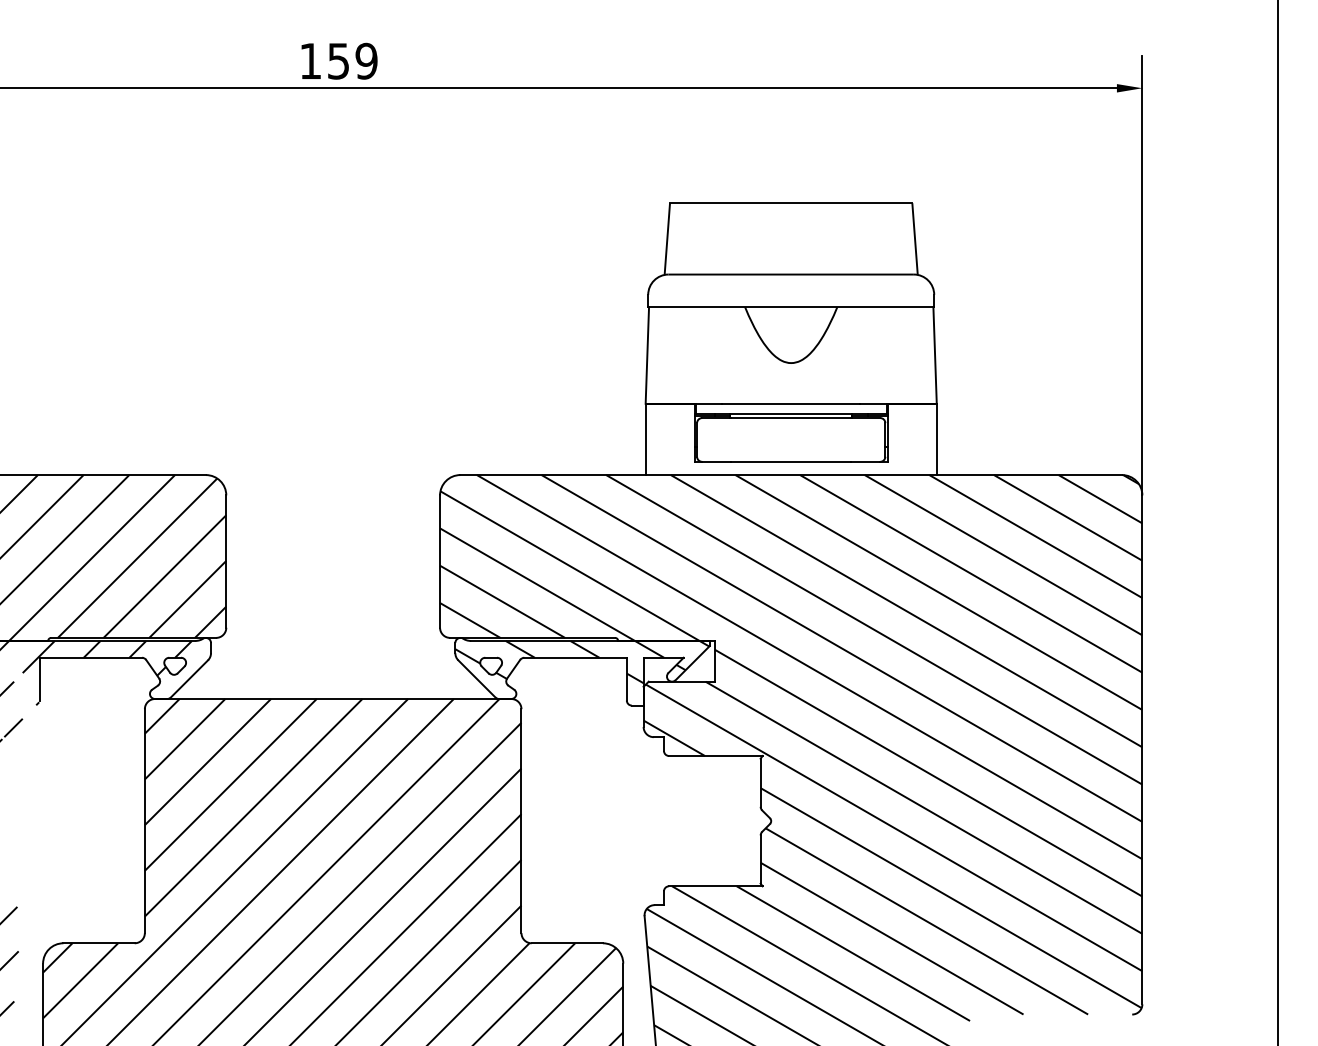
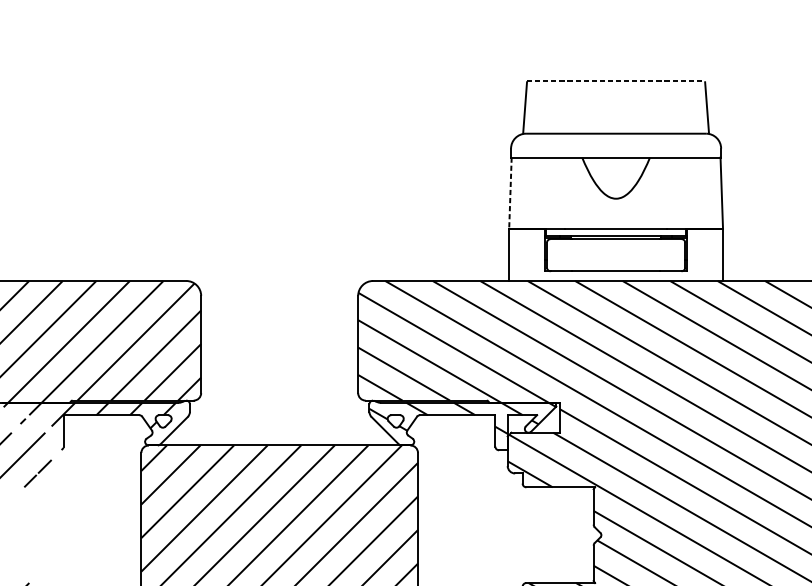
line: (791, 203) -> (616, 81), solid -> dashed
line: (647, 355) -> (510, 193), solid -> dashed

